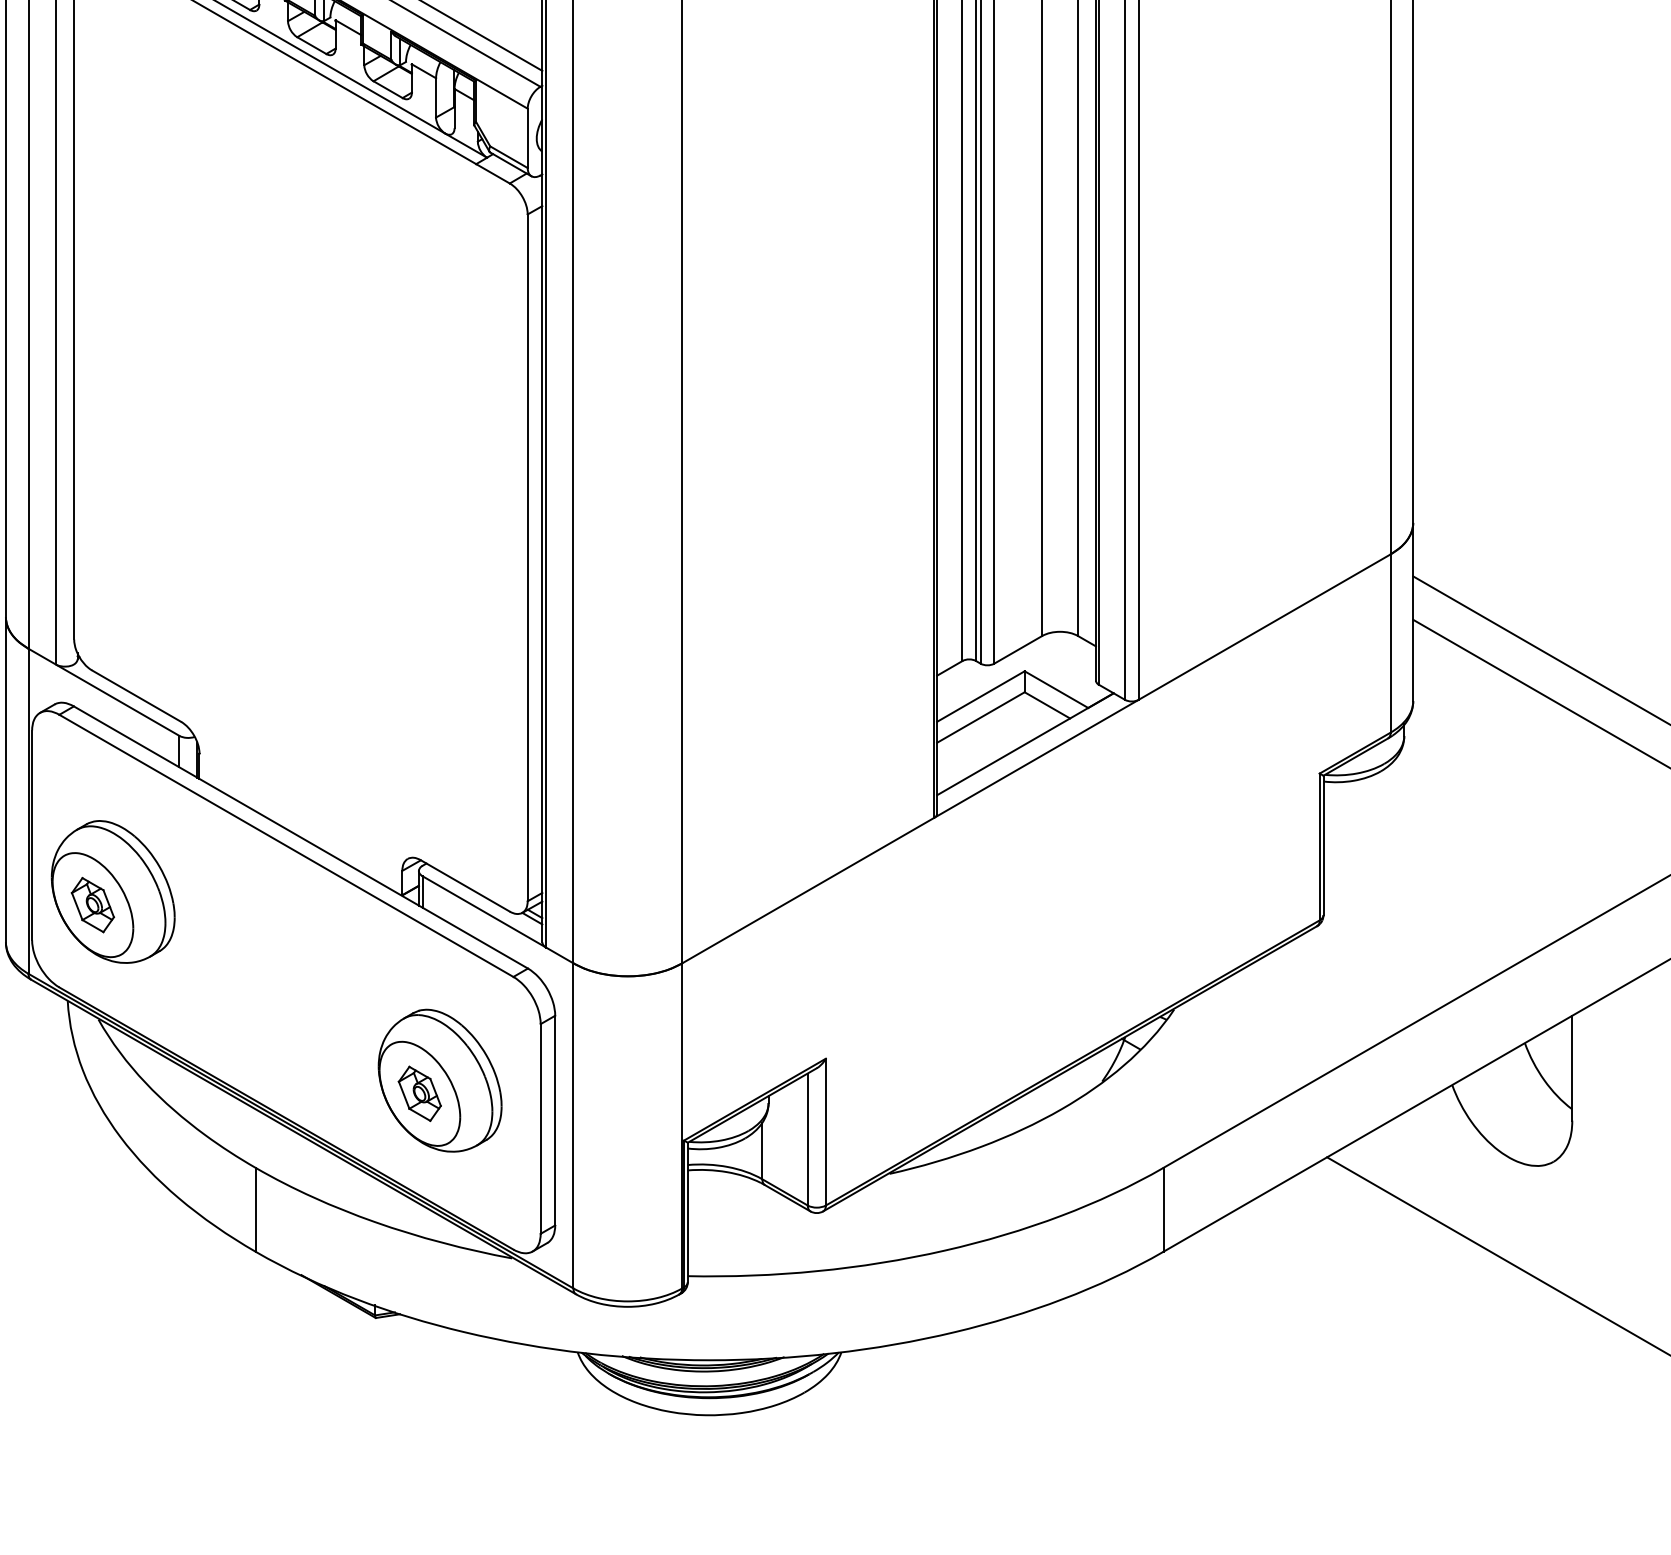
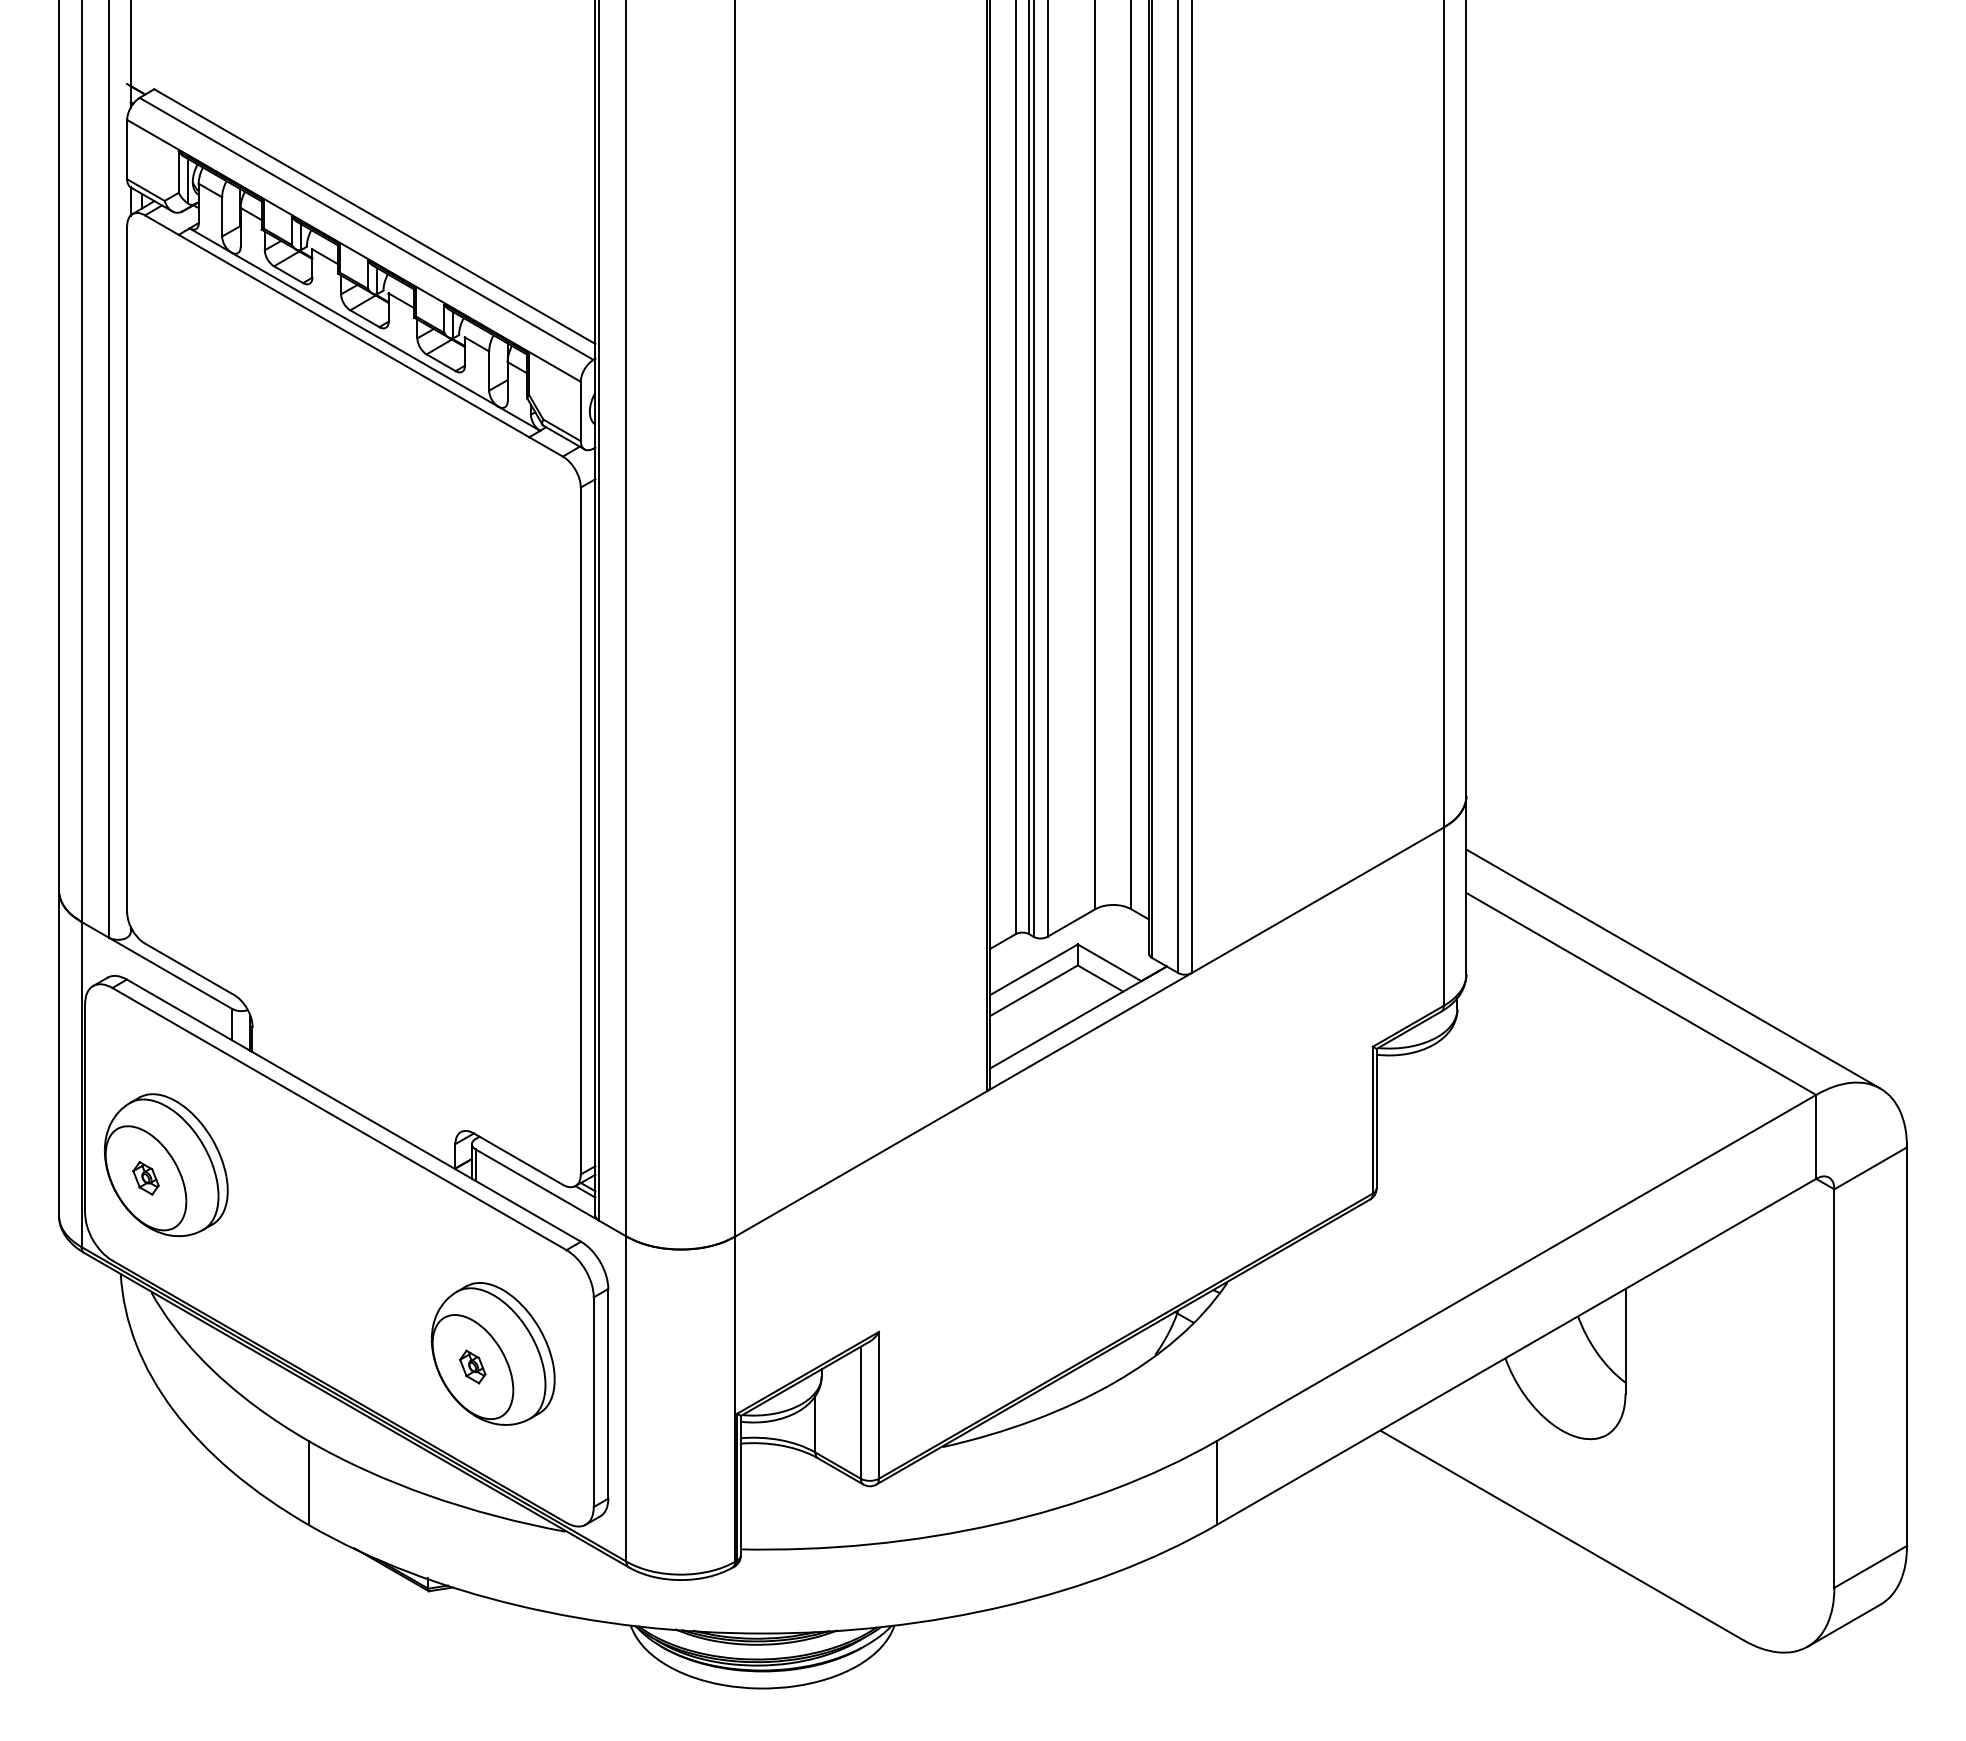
part: (92, 905) -> (145, 1178), size x0.6
part: (419, 1093) -> (472, 1366), size x0.6

